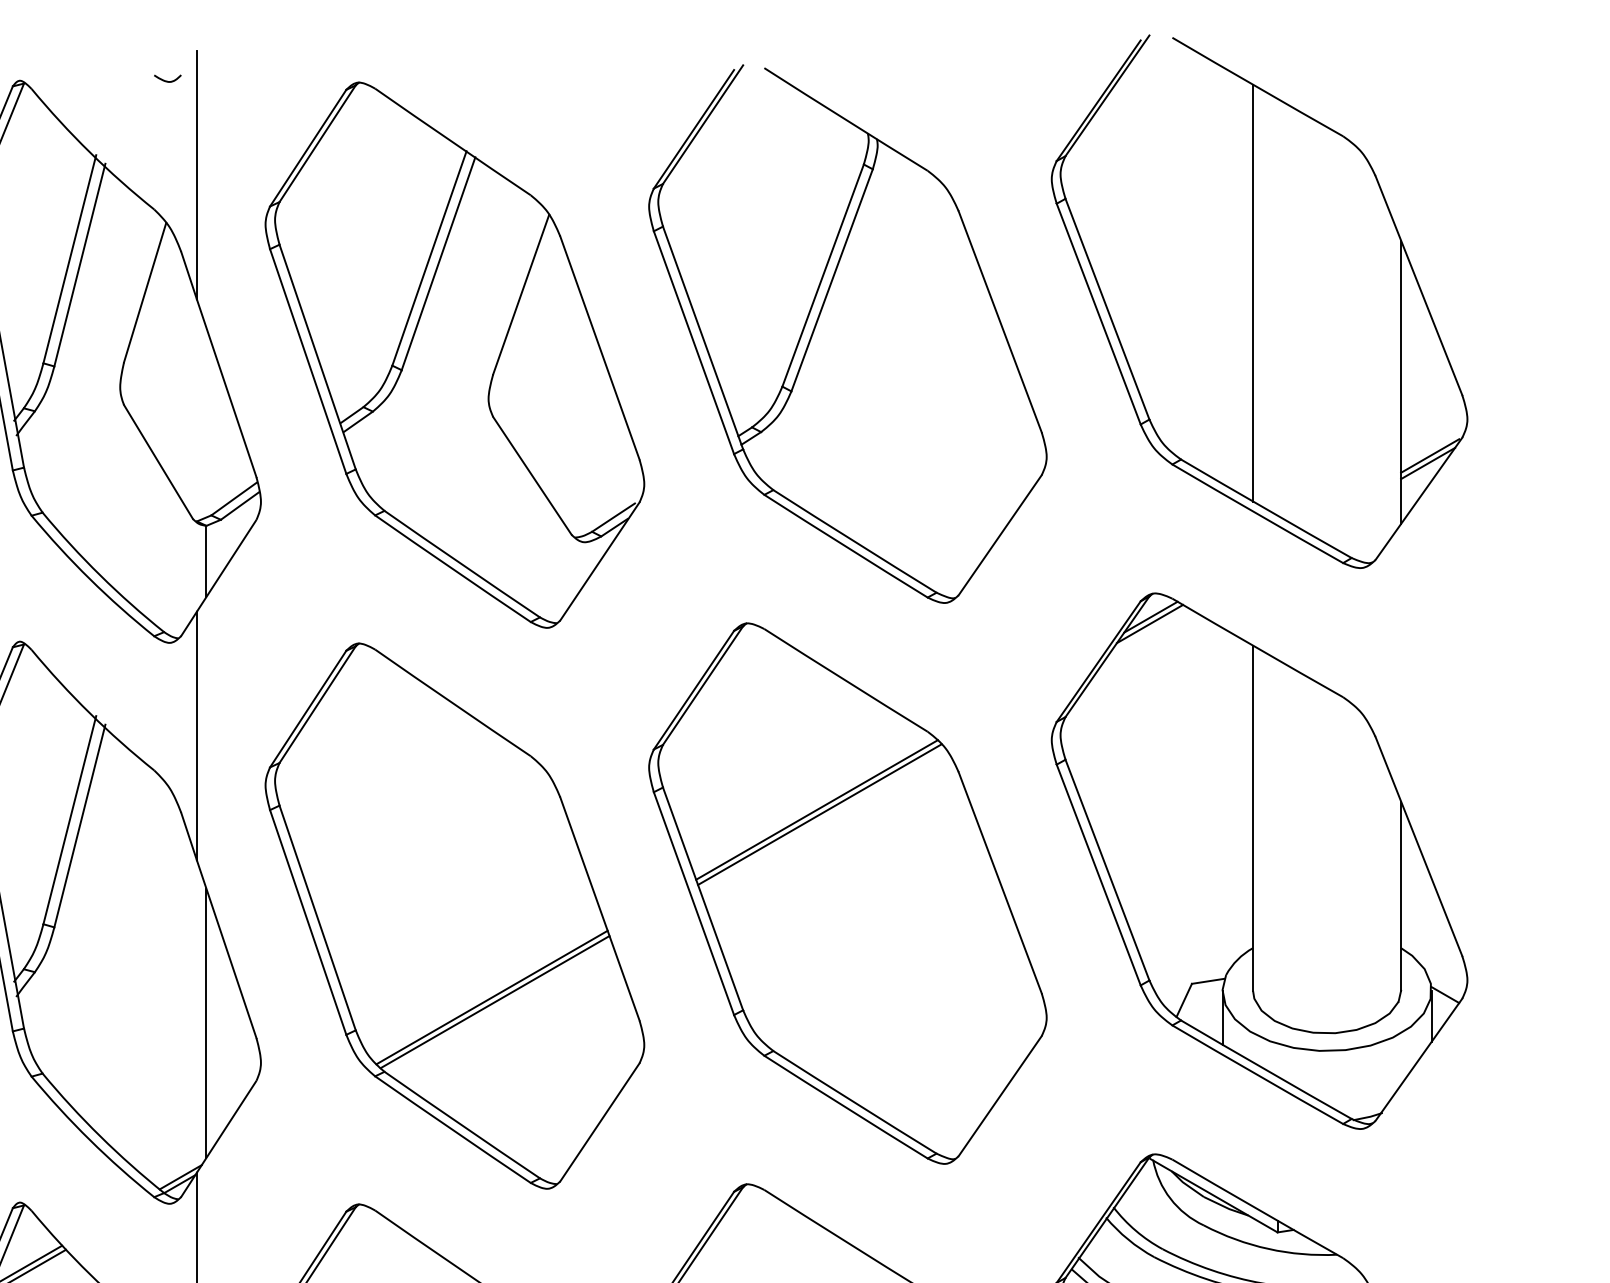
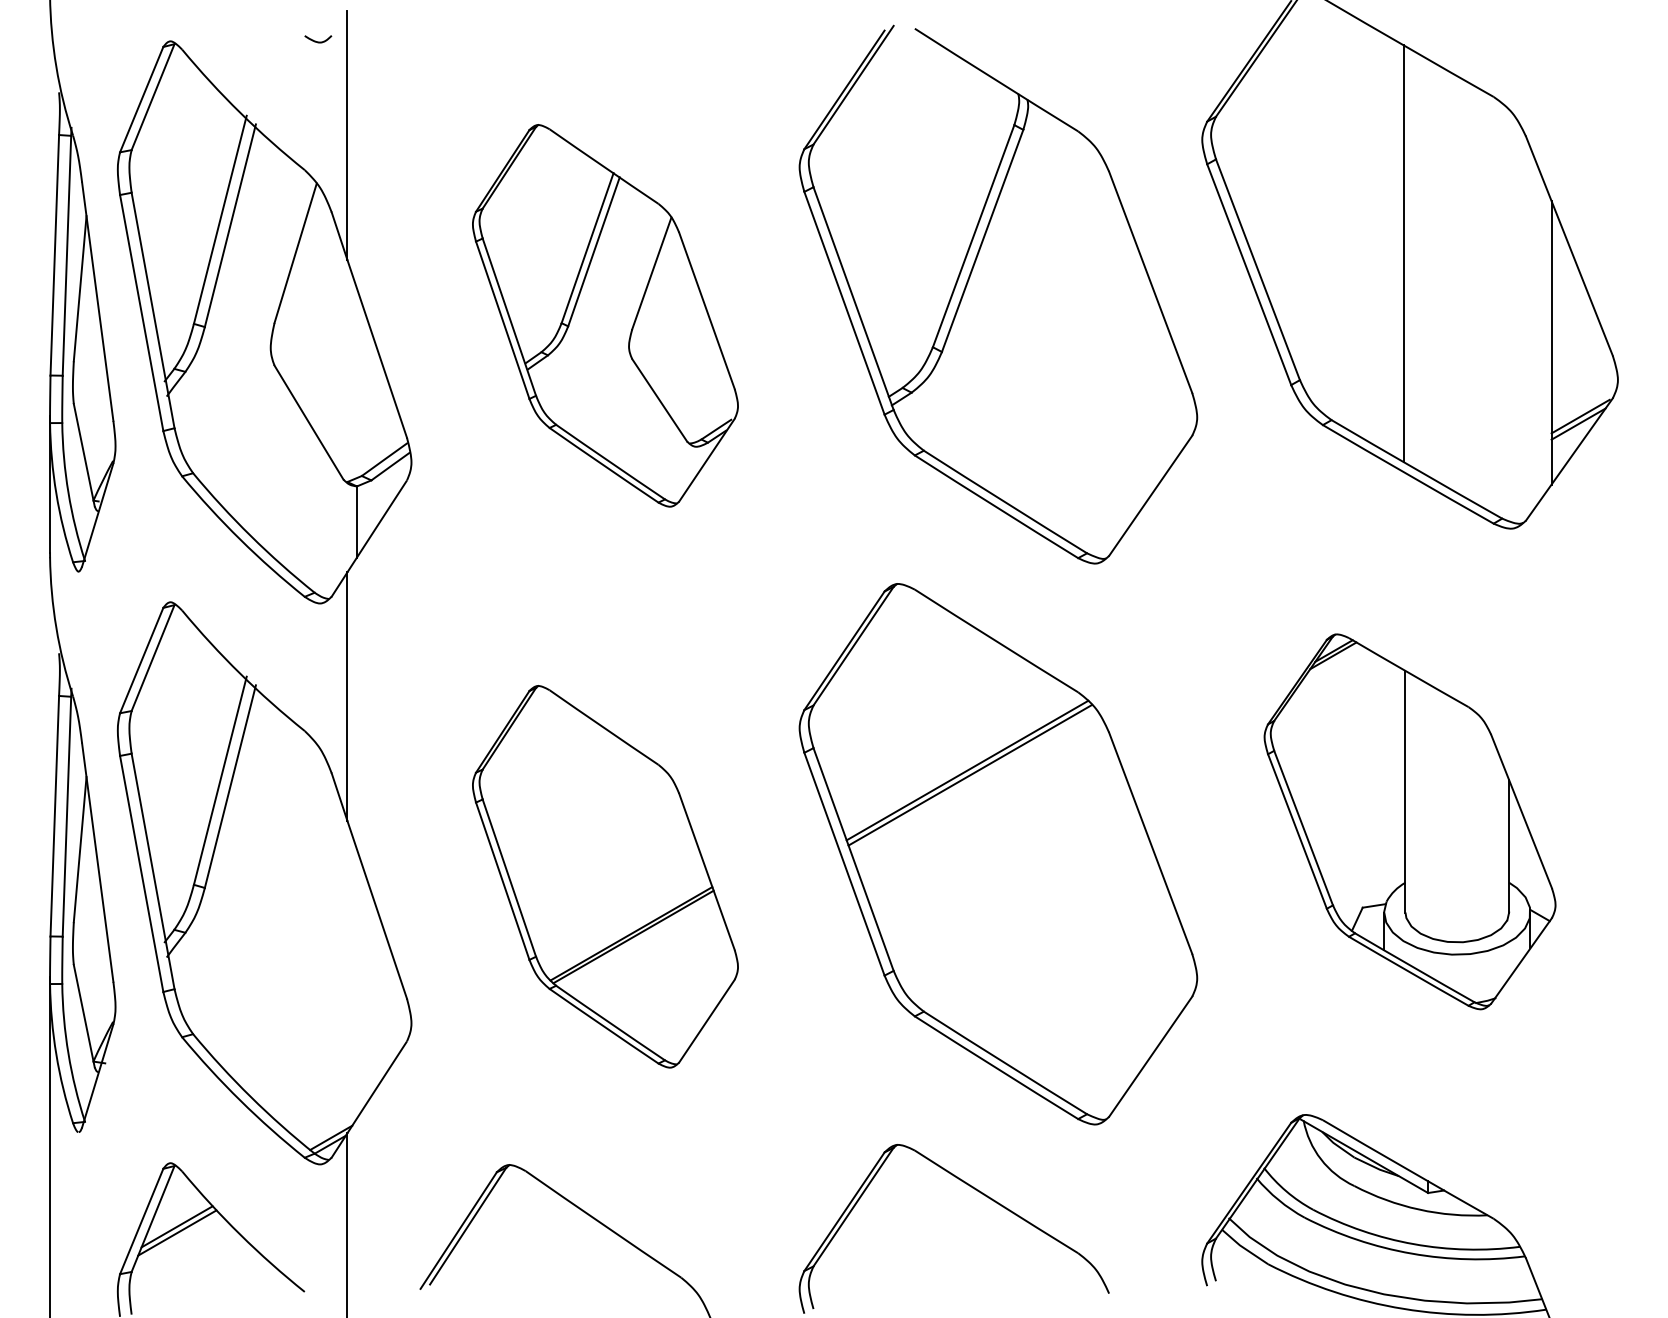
part: (454, 354) -> (605, 315), size x0.7
part: (1258, 860) -> (1409, 821), size x0.7
part: (454, 915) -> (605, 876), size x0.7
line: (205, 1022) -> (356, 983), removed

